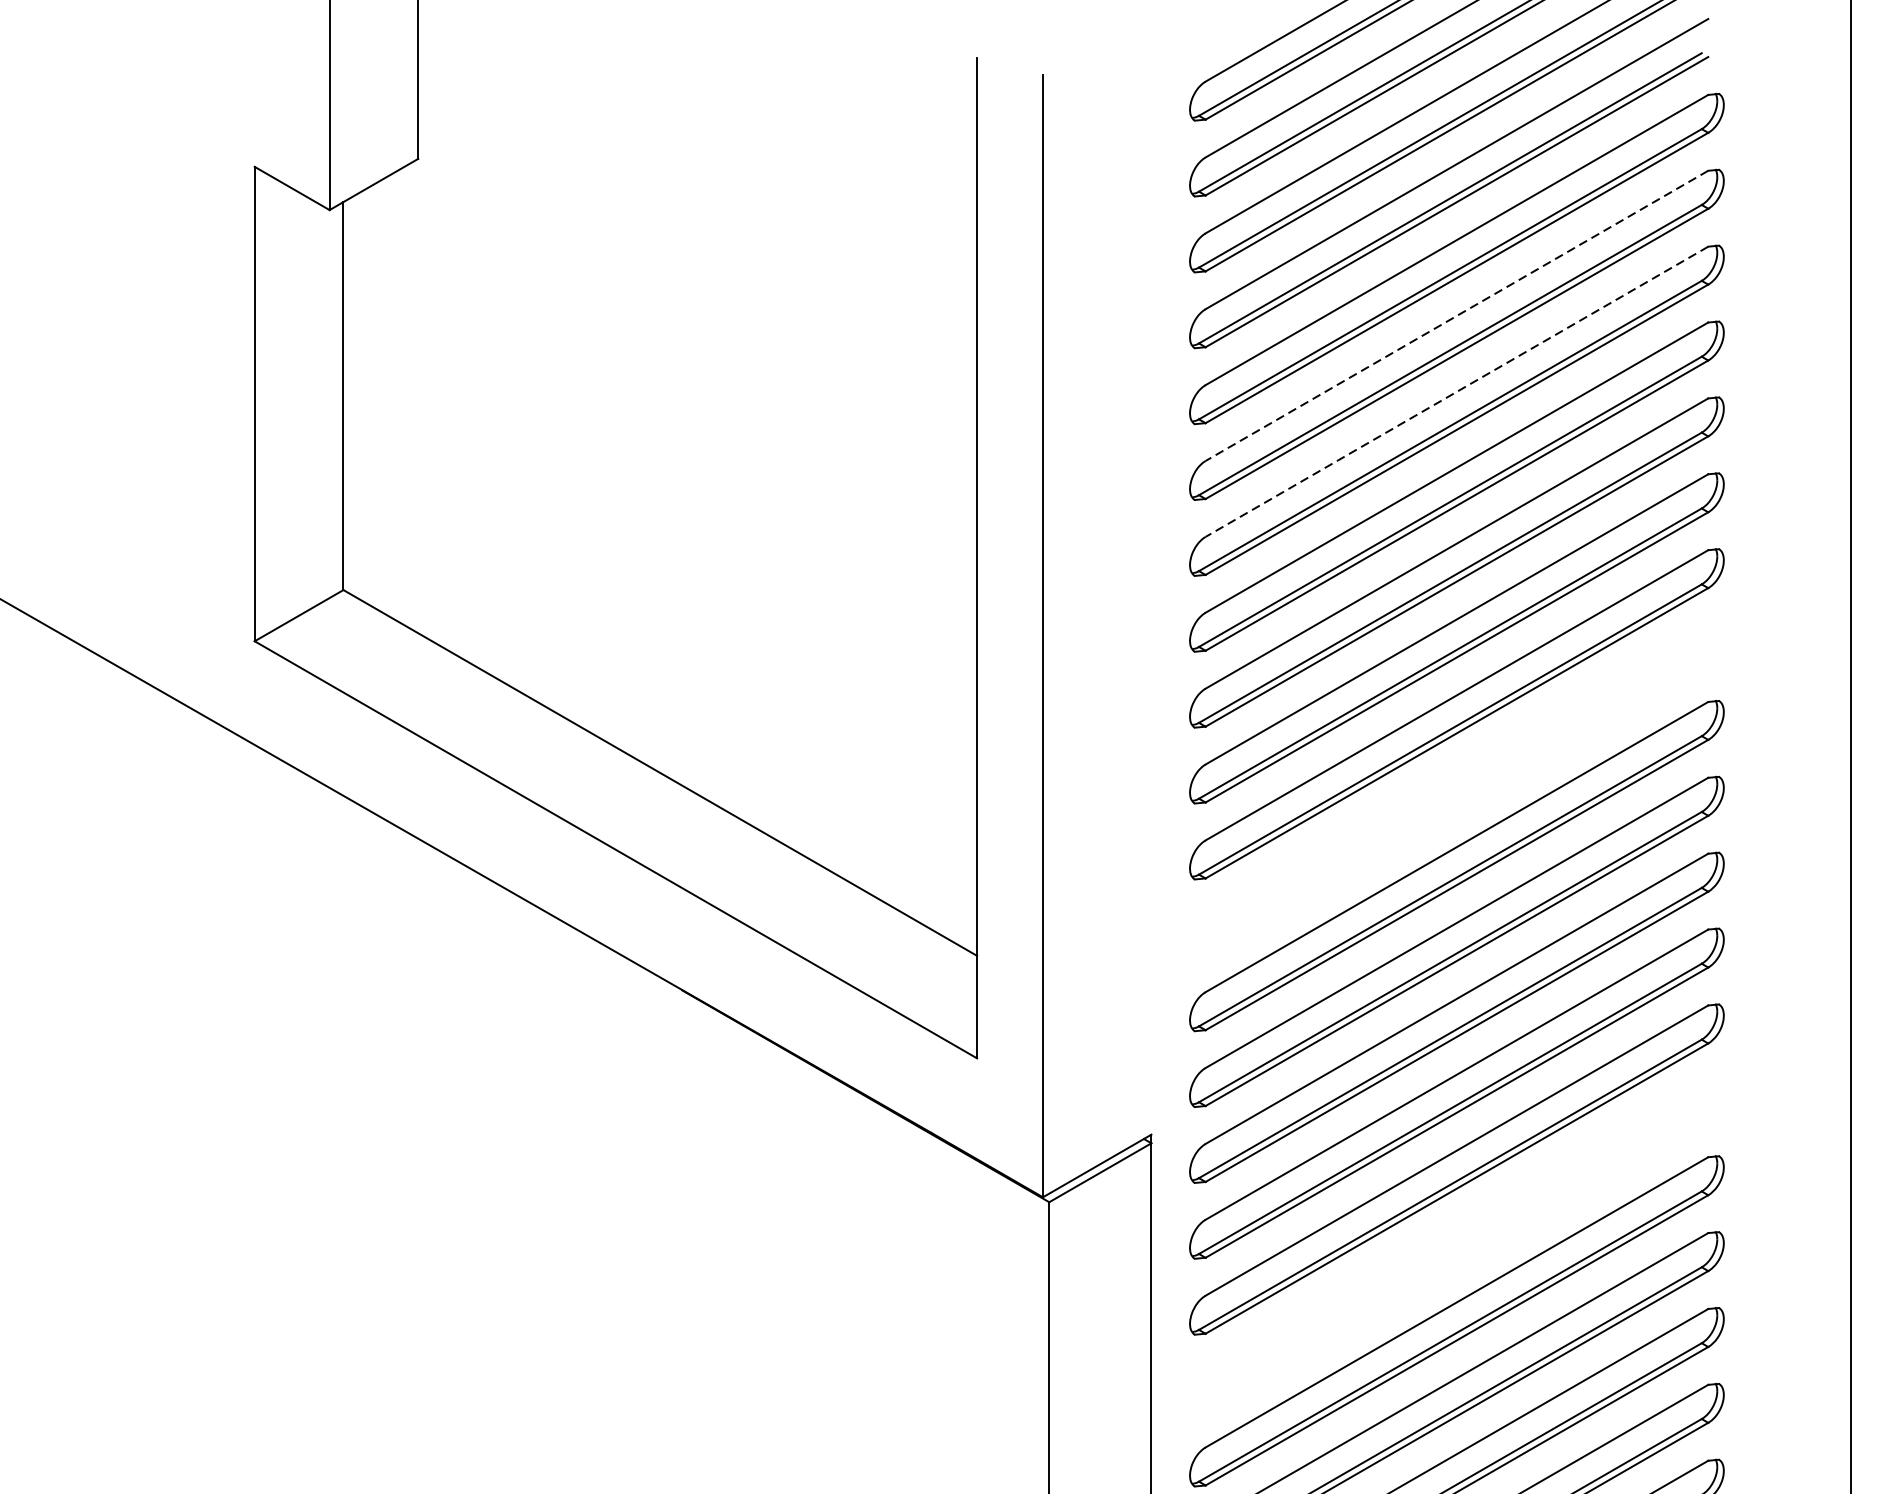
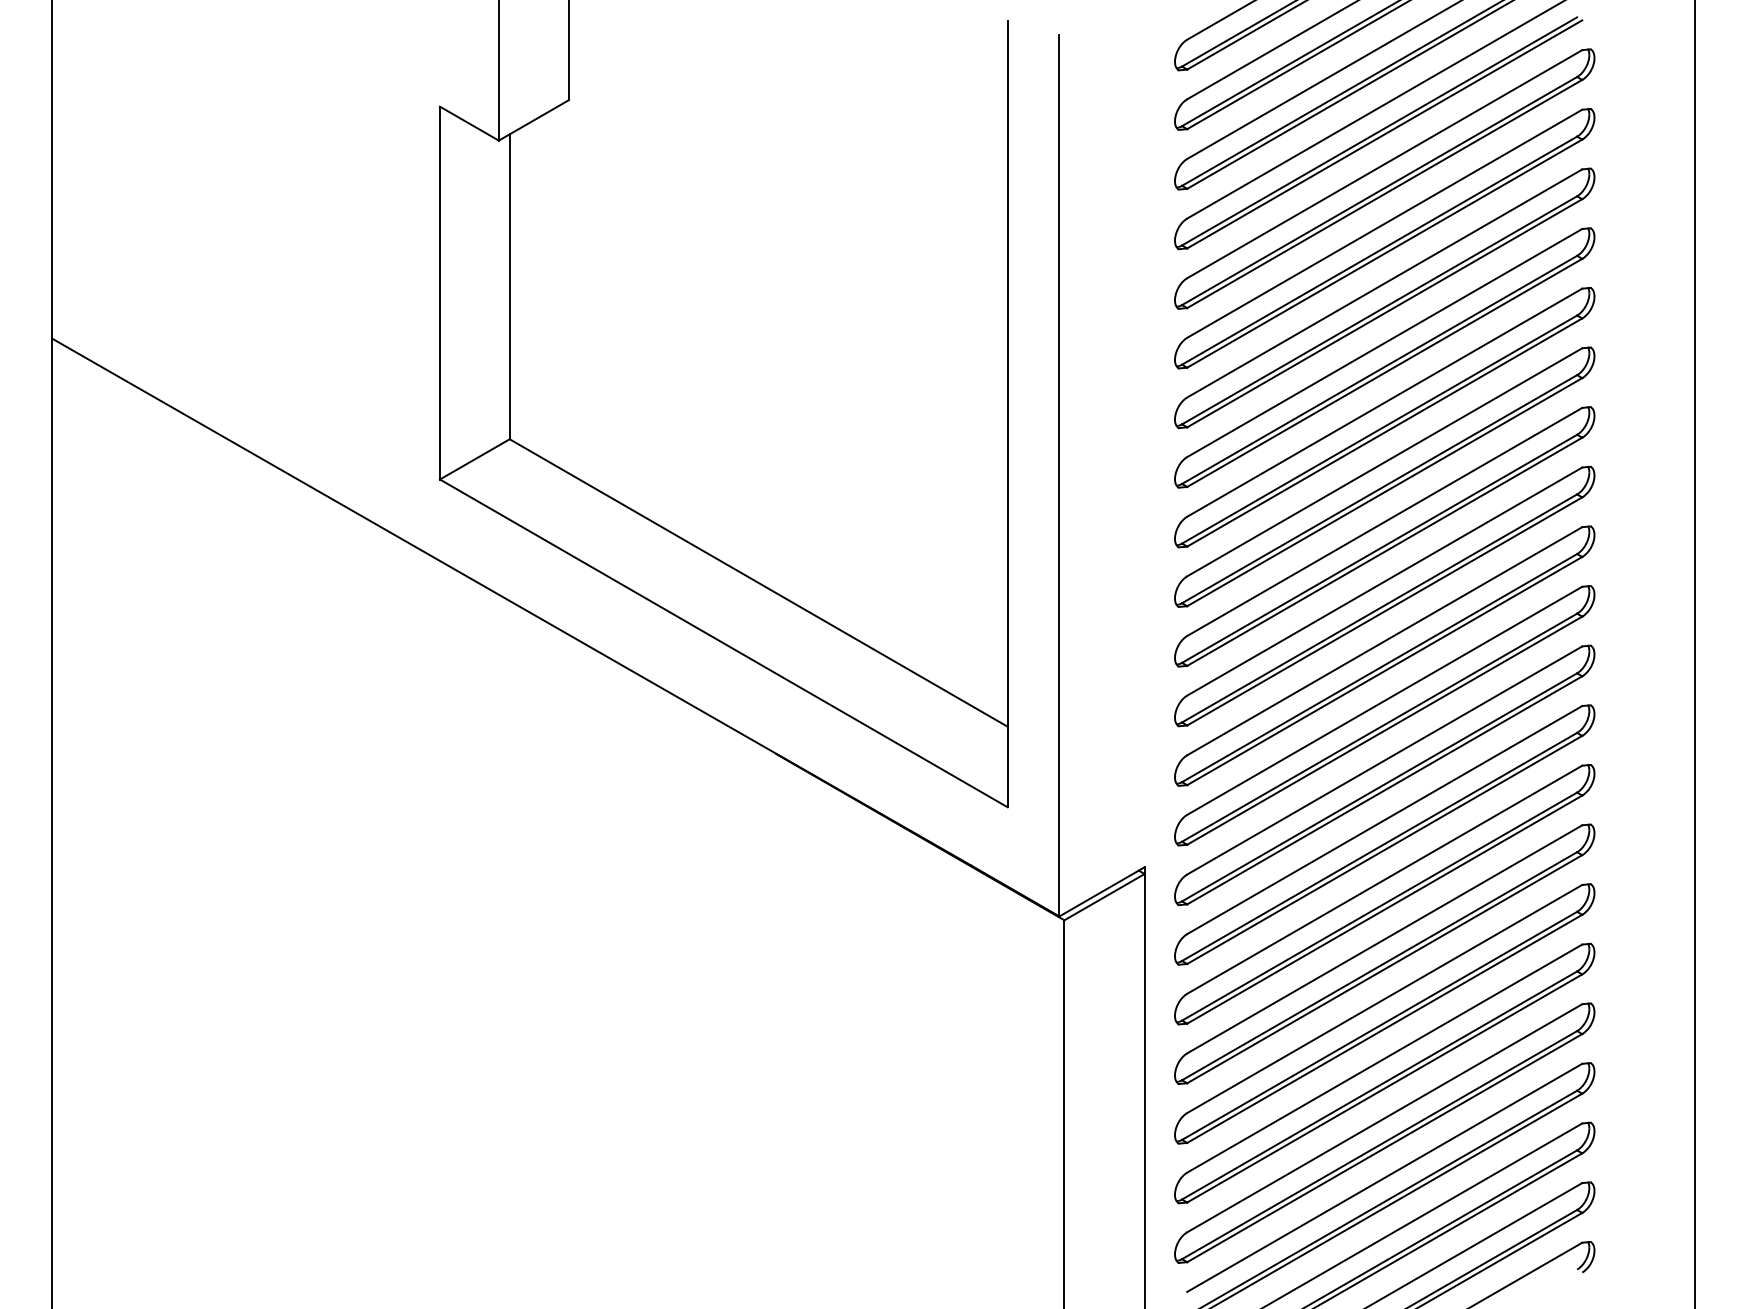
line: (1456, 316) -> (1384, 224), dashed -> solid
line: (1456, 391) -> (1384, 283), dashed -> solid
part: (1456, 790) -> (1384, 596), added
part: (1456, 1244) -> (1384, 953), added

